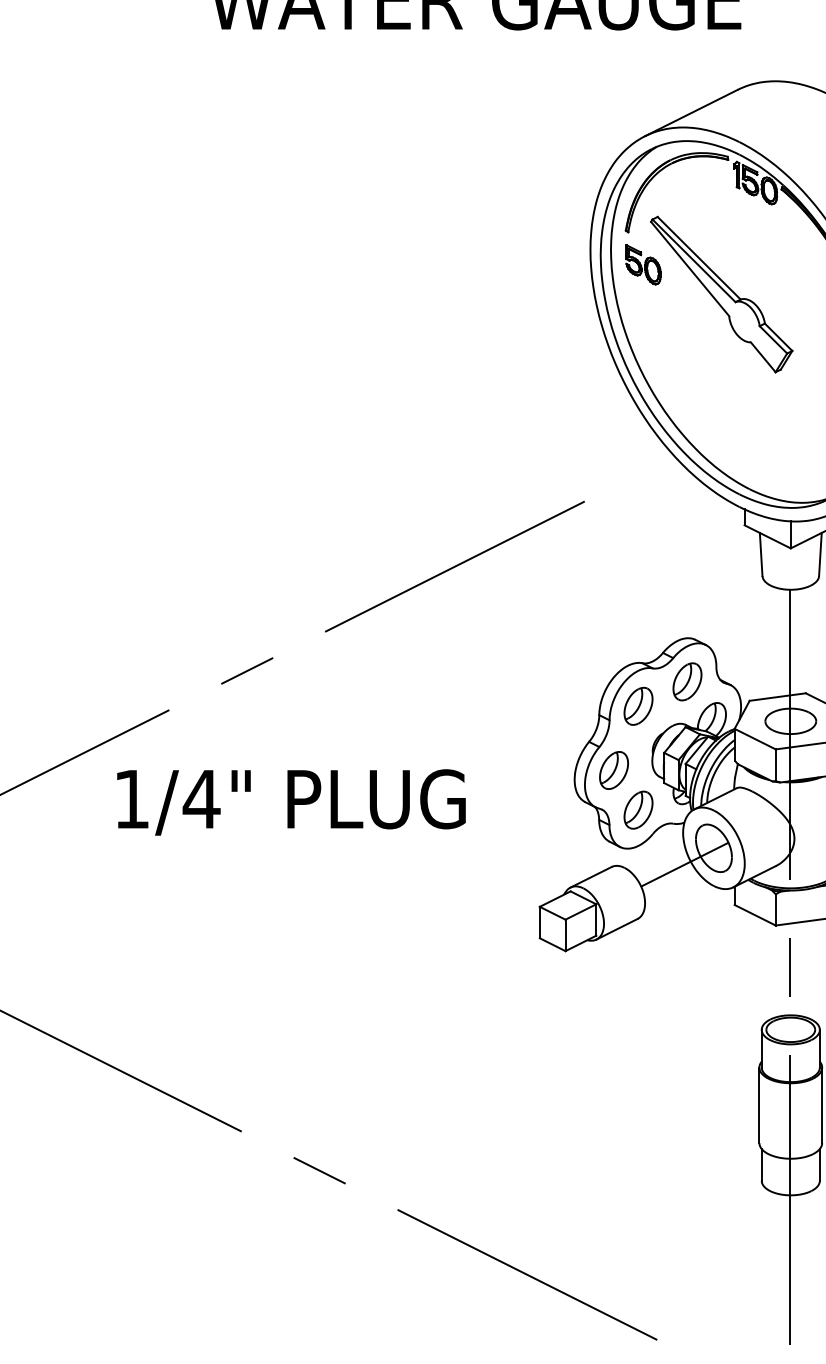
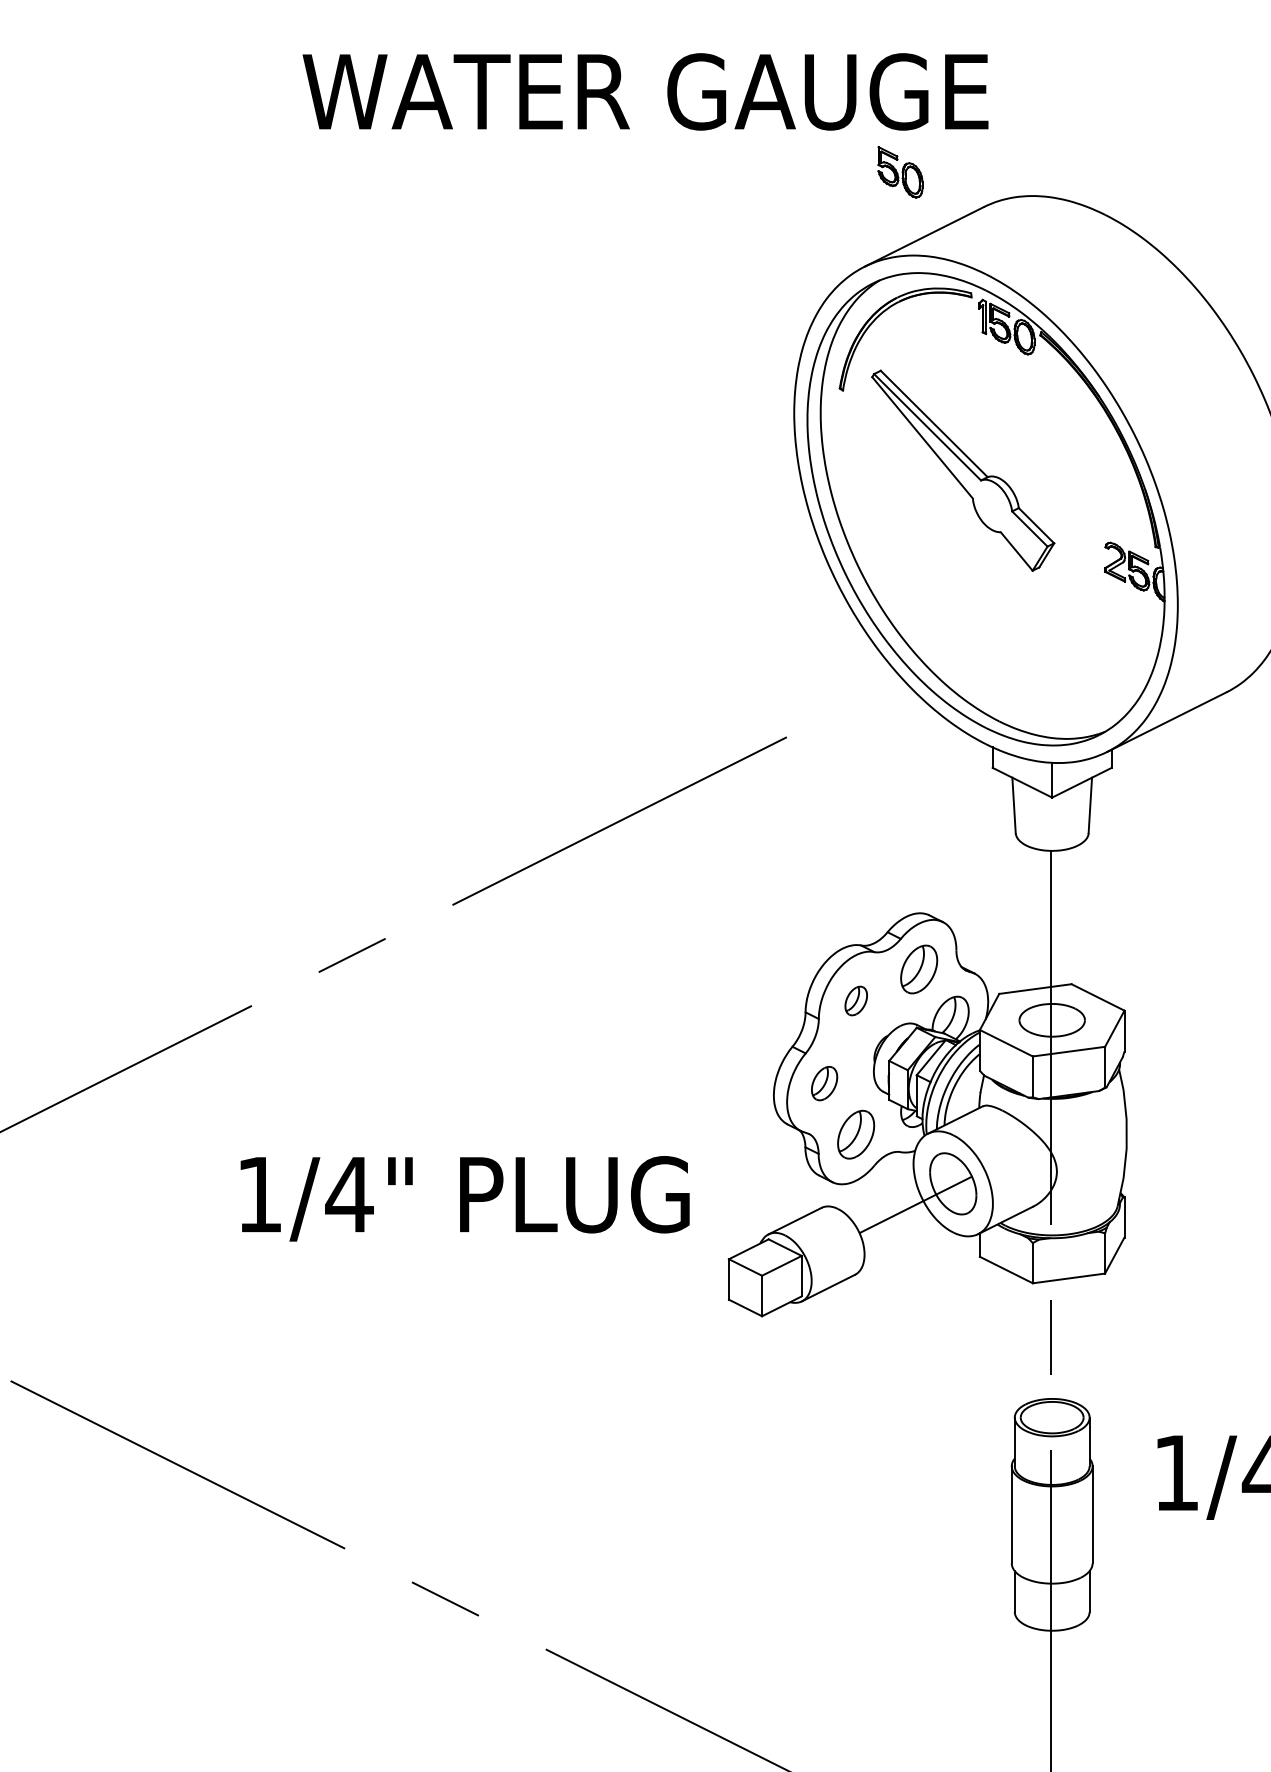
part: (643, 264) -> (900, 172), moved
part: (638, 705) -> (856, 1000), size x0.6
part: (613, 770) -> (824, 1083), size x0.7
text: (290, 802) -> (464, 1198), moved

